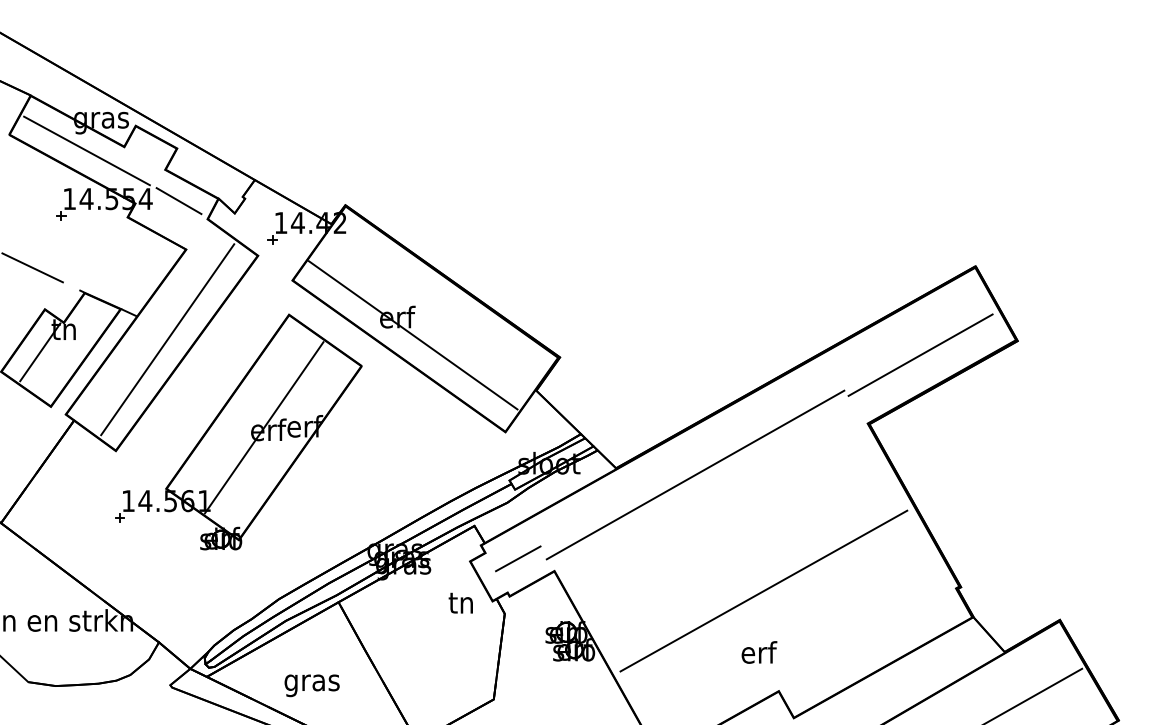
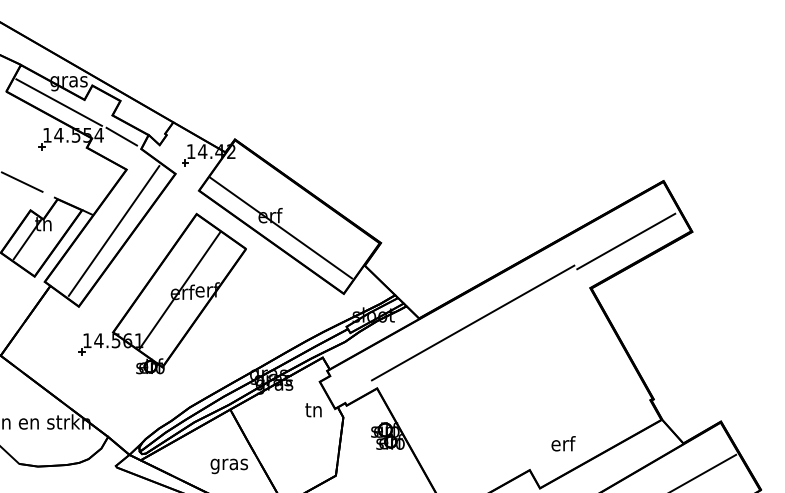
line: (518, 558) -> (352, 379), removed
line: (763, 590) -> (519, 401), removed
text: (759, 652) -> (563, 443), moved
text: (310, 685) -> (228, 466), moved

